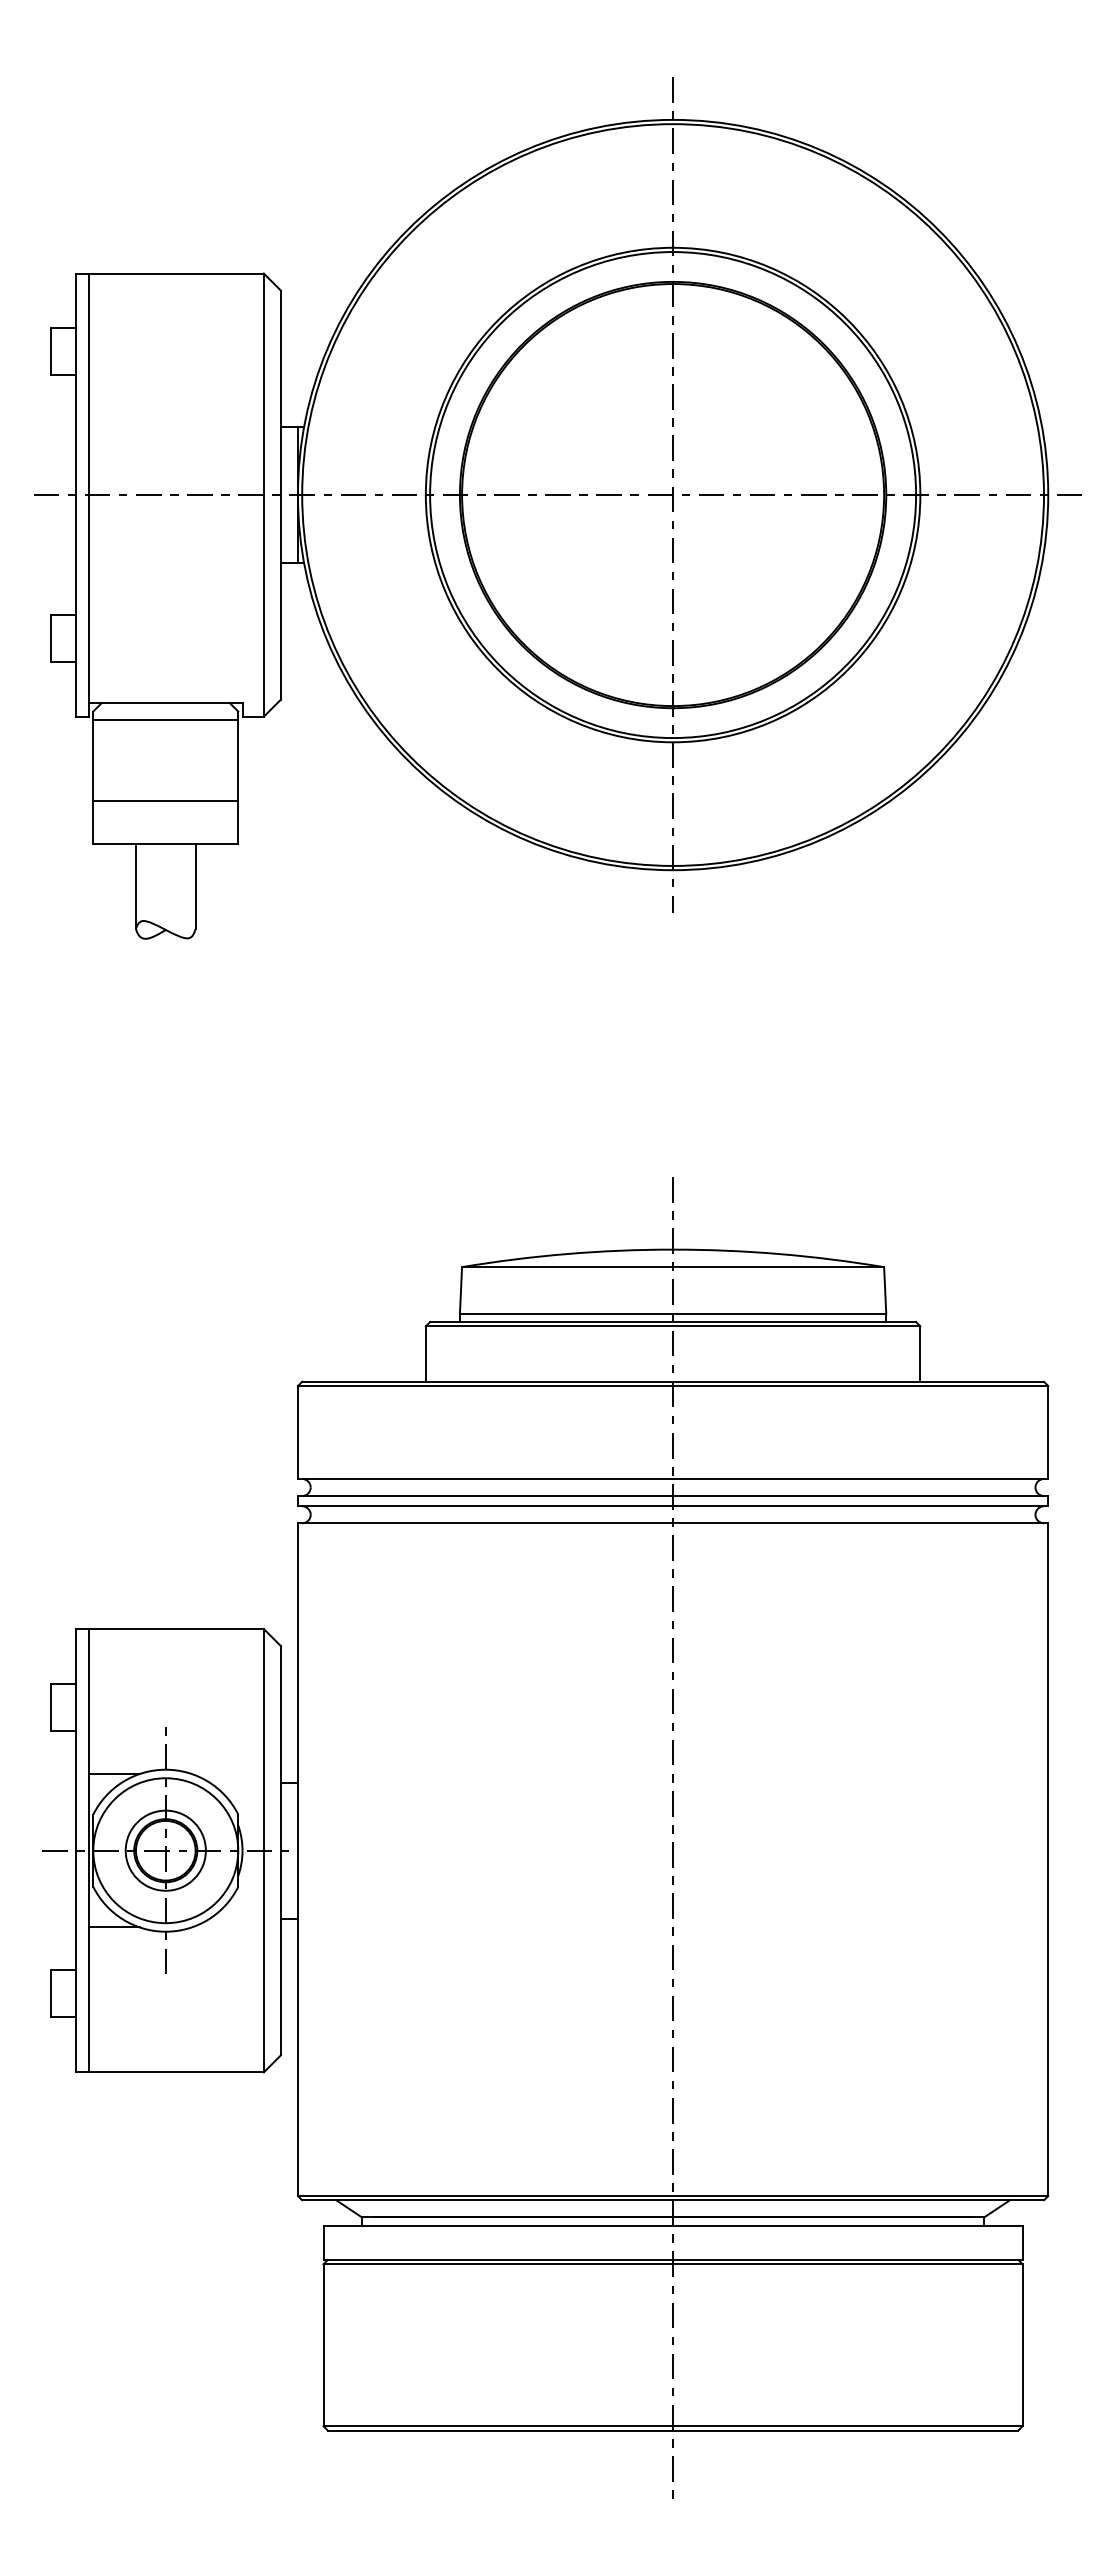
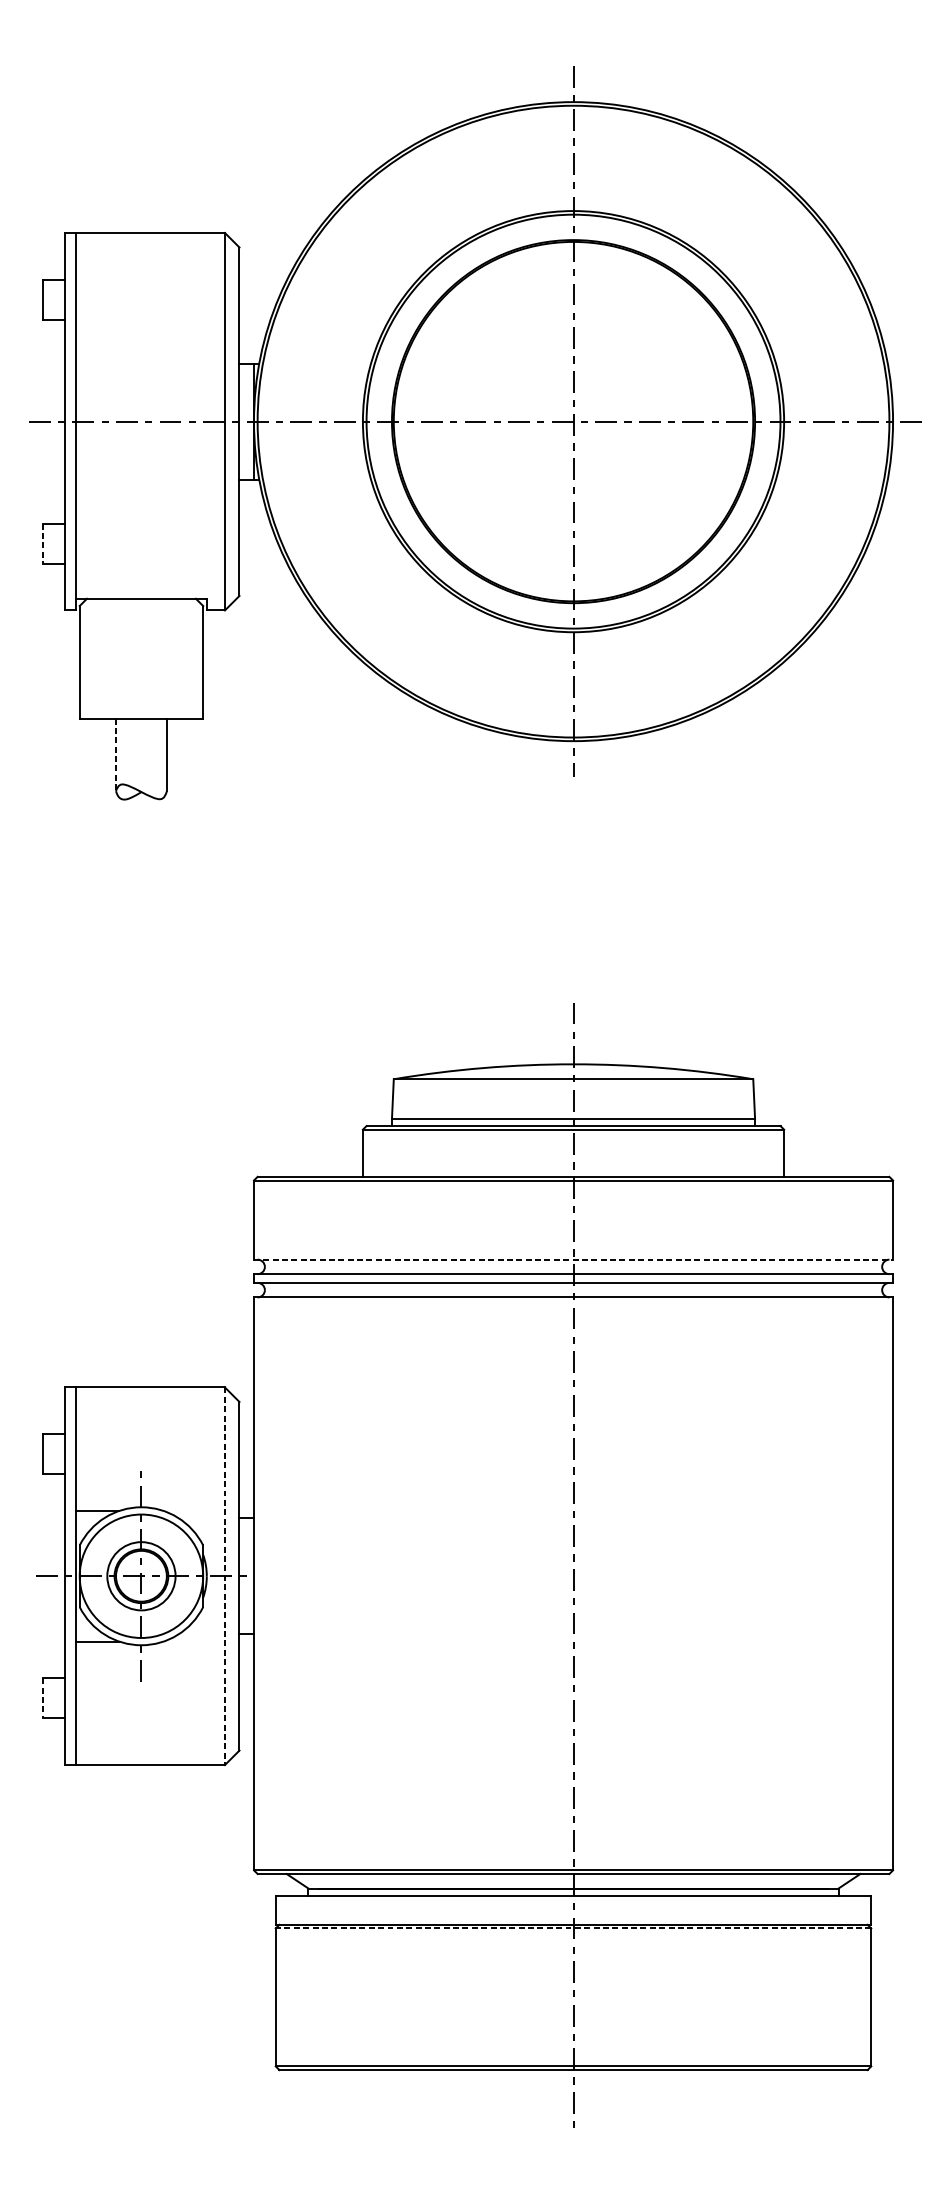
line: (50, 638) -> (43, 543), solid -> dashed
line: (165, 720) -> (141, 613), removed
line: (165, 801) -> (141, 682), removed
line: (135, 886) -> (115, 755), solid -> dashed
line: (673, 1478) -> (573, 1259), solid -> dashed
line: (263, 1850) -> (224, 1576), solid -> dashed
line: (50, 1994) -> (43, 1698), solid -> dashed
line: (673, 2264) -> (573, 1928), solid -> dashed

